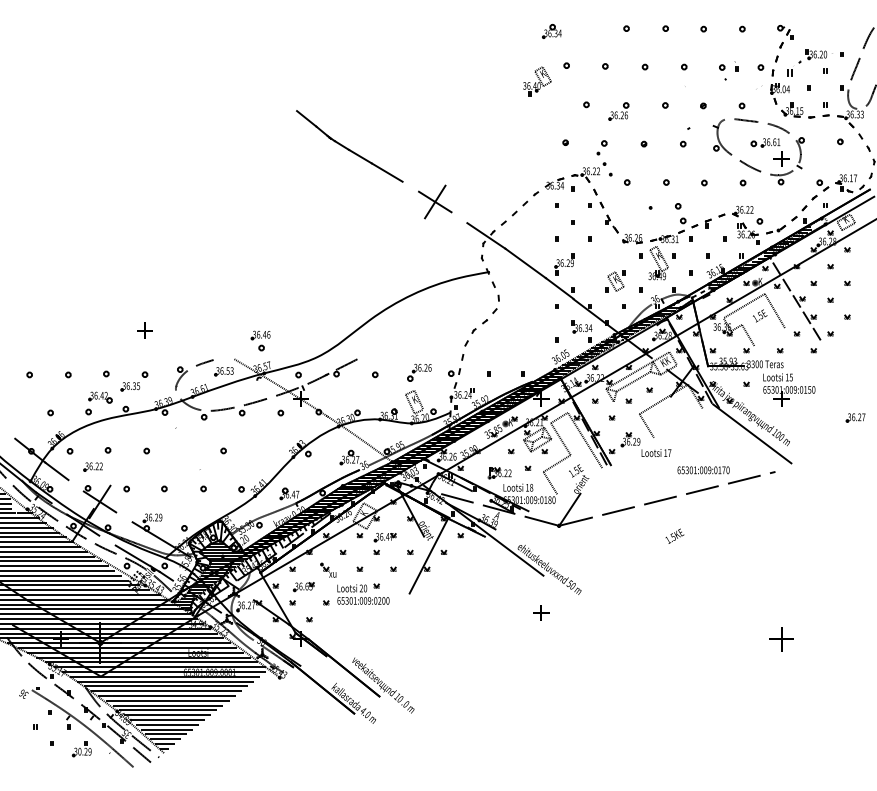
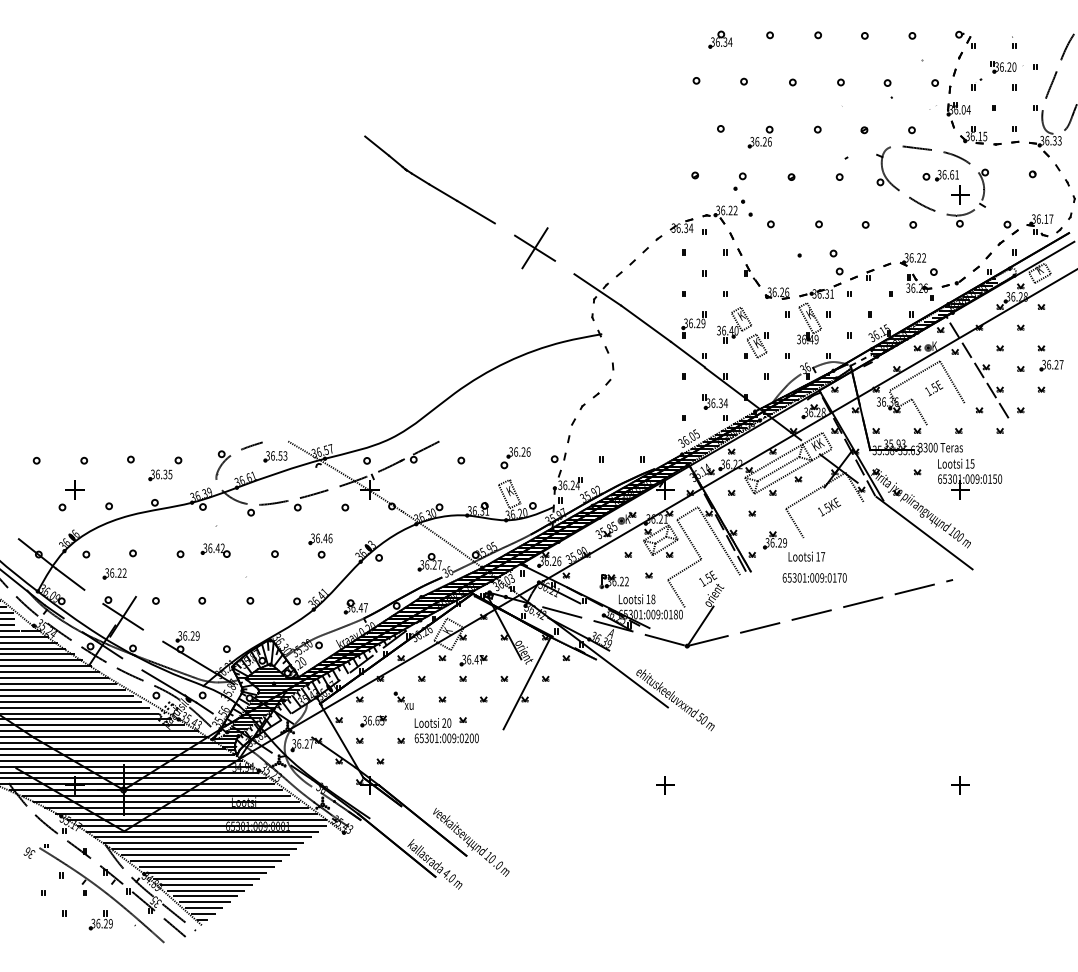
part: (552, 31) -> (720, 39), moved
part: (736, 66) -> (1014, 42), moved
part: (794, 68) -> (976, 84), size x0.62
part: (537, 81) -> (734, 325), moved
part: (144, 329) -> (74, 489), moved
part: (260, 340) -> (320, 545), moved
line: (637, 387) -> (783, 476), added
part: (100, 397) -> (215, 550), moved
part: (855, 417) -> (1051, 365), moved
text: (703, 469) -> (814, 577), moved
text: (674, 535) -> (829, 506), moved
part: (541, 613) -> (665, 785), moved
part: (781, 639) -> (960, 785), size x0.62
text: (79, 751) -> (98, 923), 30.29 -> 36.29

